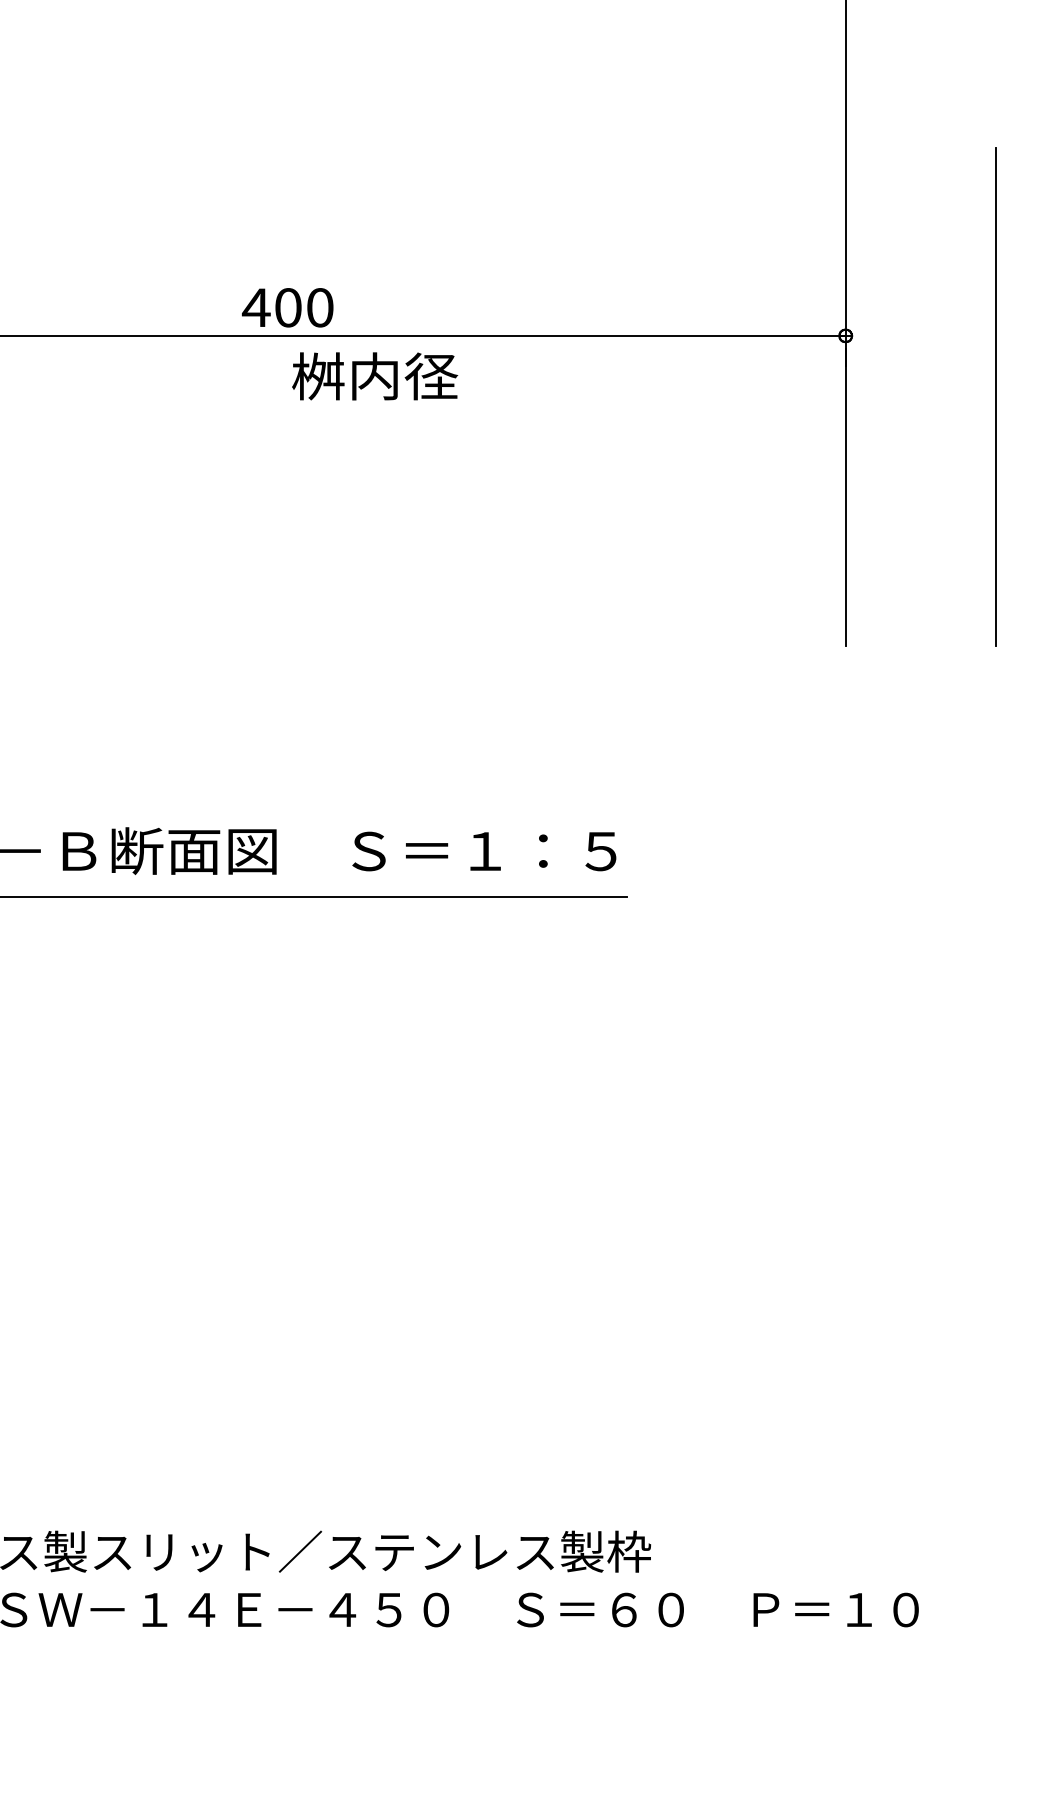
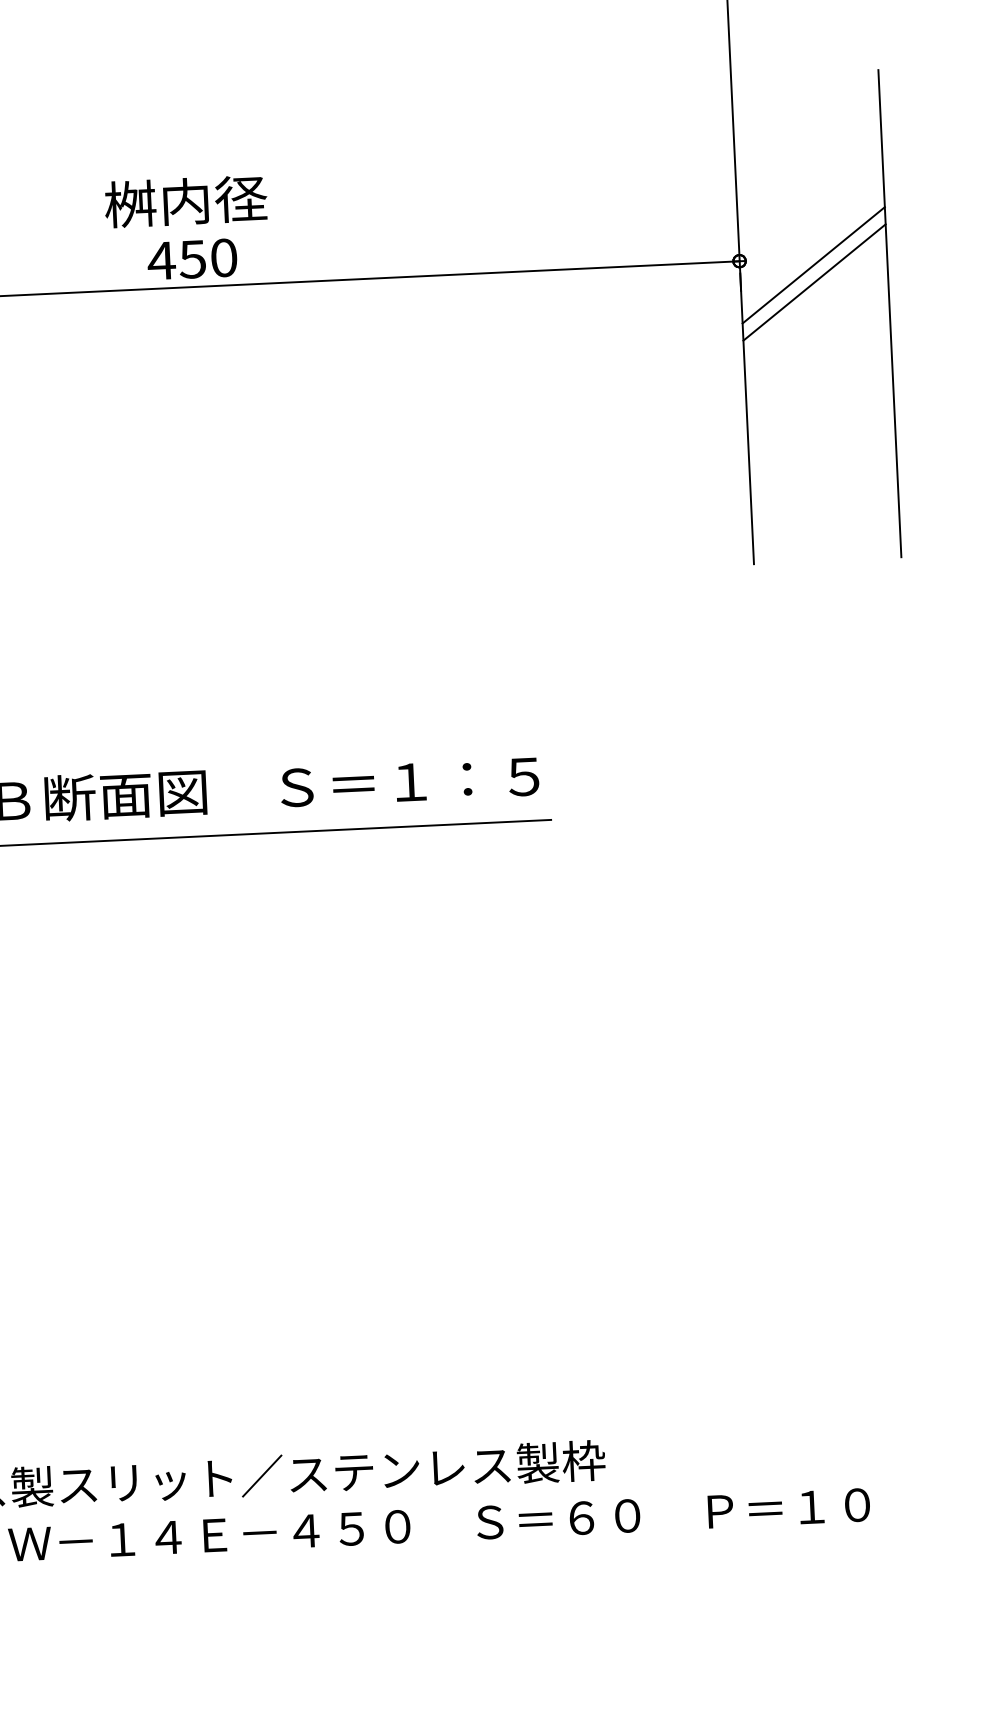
text: (287, 307) -> (192, 259), 400 -> 450
line: (920, 343) -> (813, 265), added
line: (920, 361) -> (813, 282), added
text: (375, 376) -> (186, 201), moved

